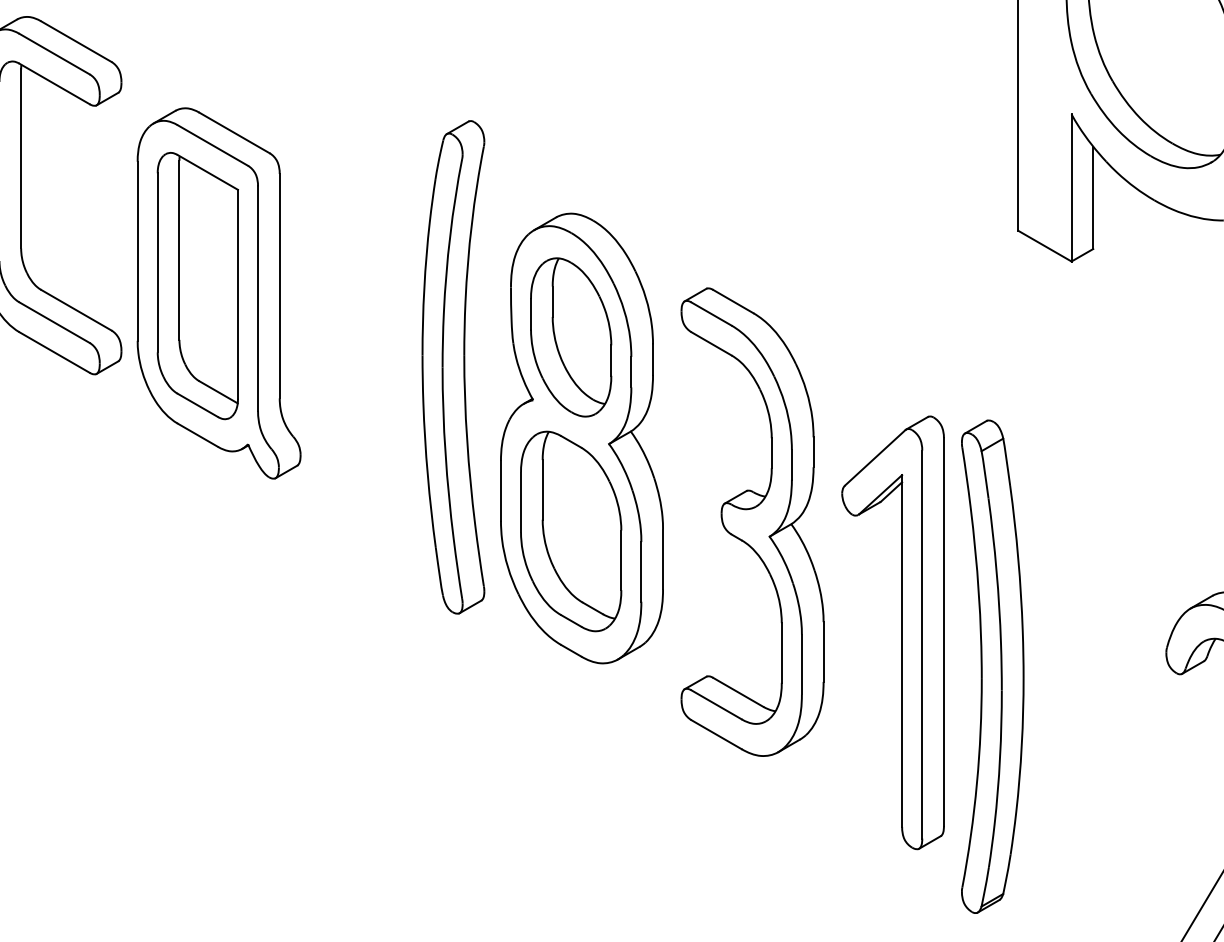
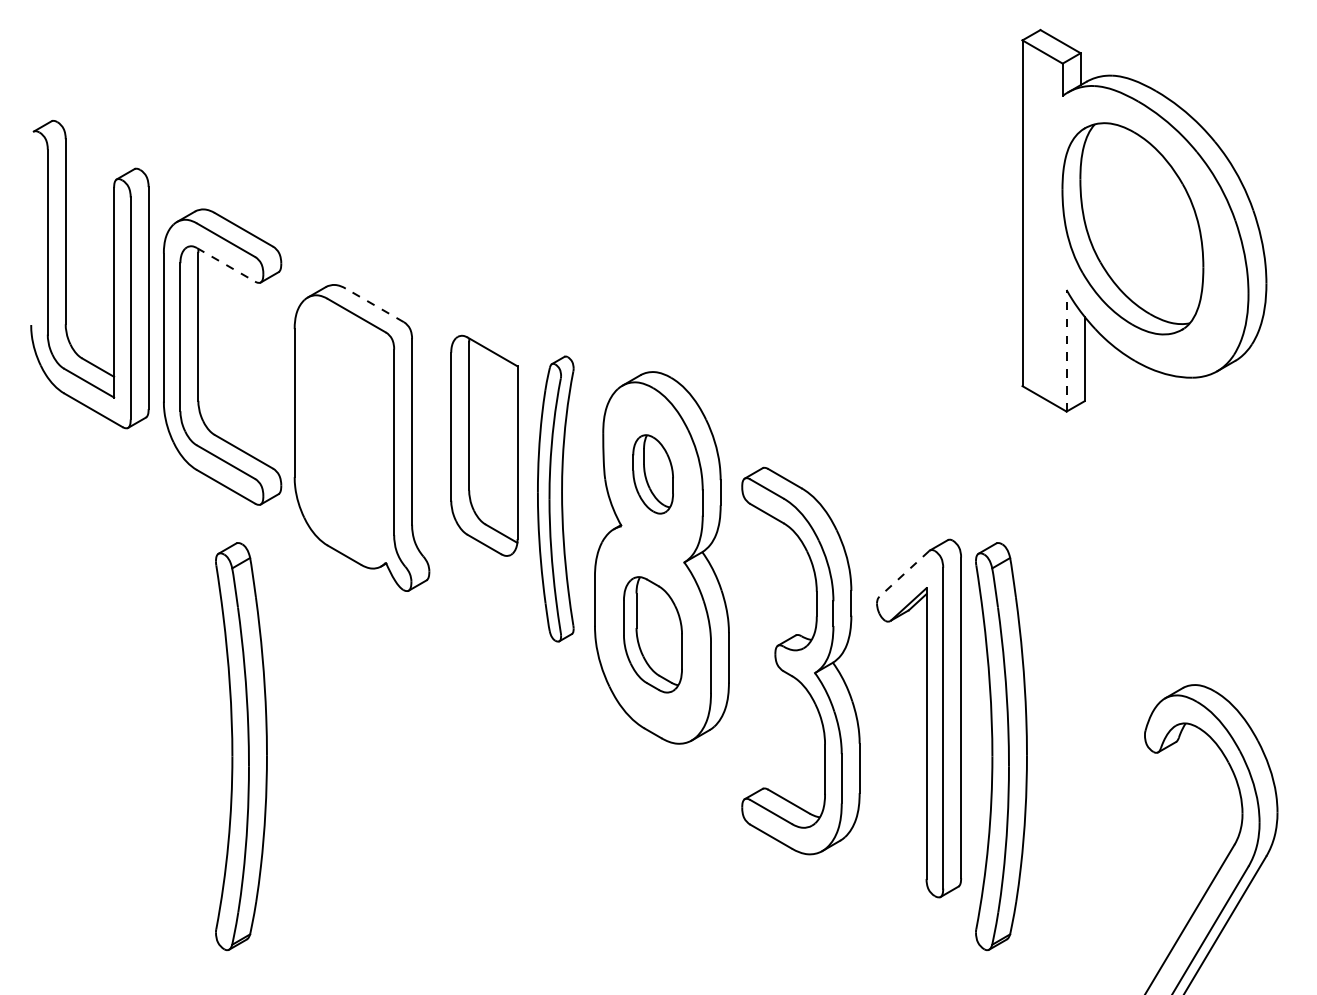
line: (55, 83) -> (226, 264), solid -> dashed
line: (234, 133) -> (374, 305), solid -> dashed
line: (1071, 187) -> (1066, 350), solid -> dashed
part: (197, 285) -> (484, 445), moved
part: (571, 337) -> (653, 474), size x0.6
part: (453, 366) -> (555, 498), size x0.7
line: (875, 457) -> (904, 573), solid -> dashed
part: (752, 521) -> (800, 660), moved
part: (570, 531) -> (652, 634), size x0.7
part: (73, 666) -> (241, 746), added

